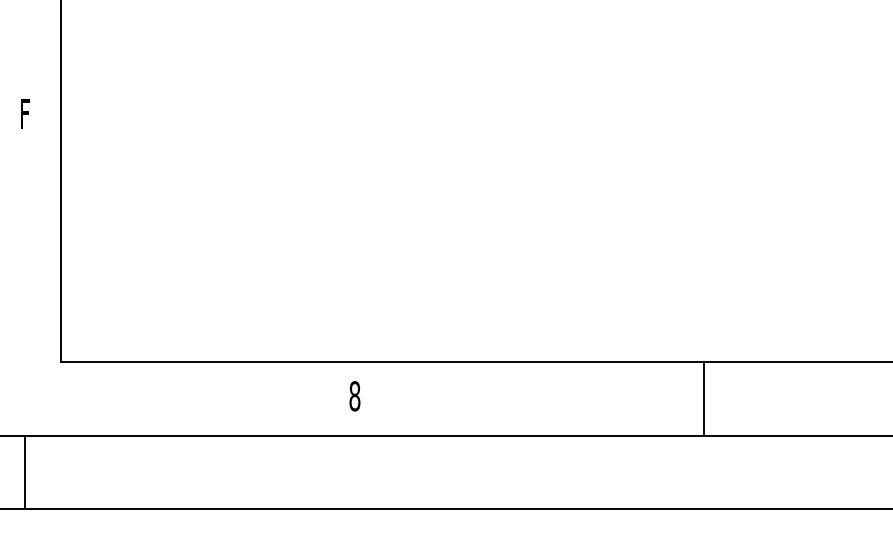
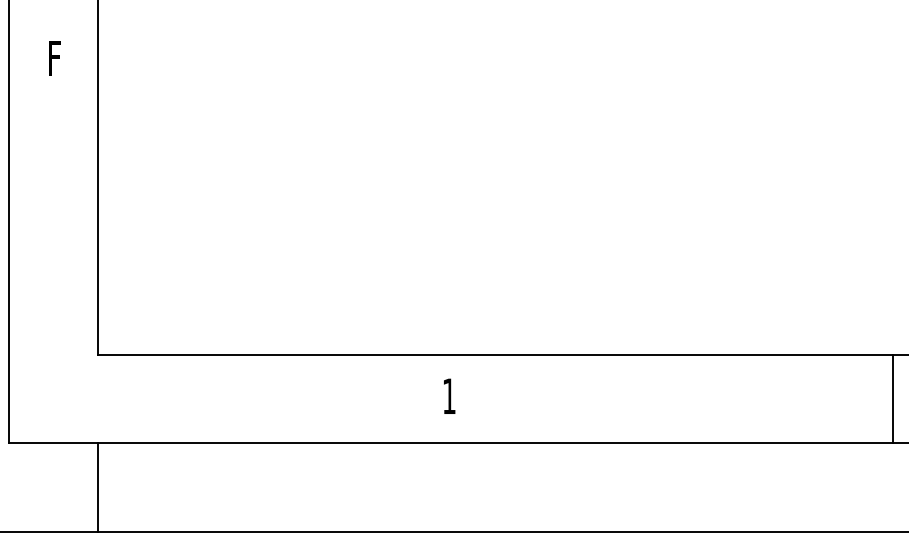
text: (354, 396) -> (448, 396), 8 -> 1
line: (703, 398) -> (892, 398), moved
line: (25, 472) -> (98, 487), moved

